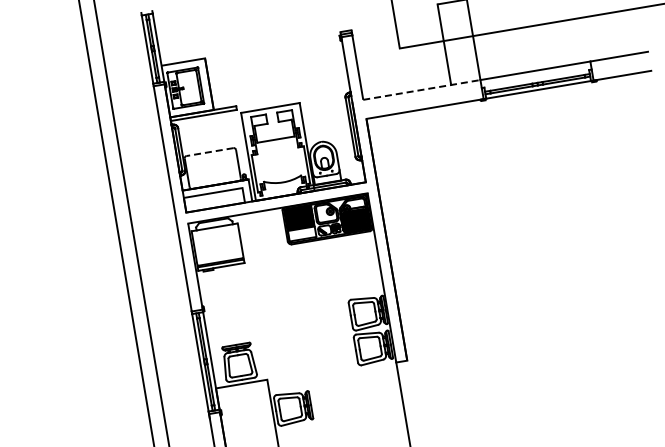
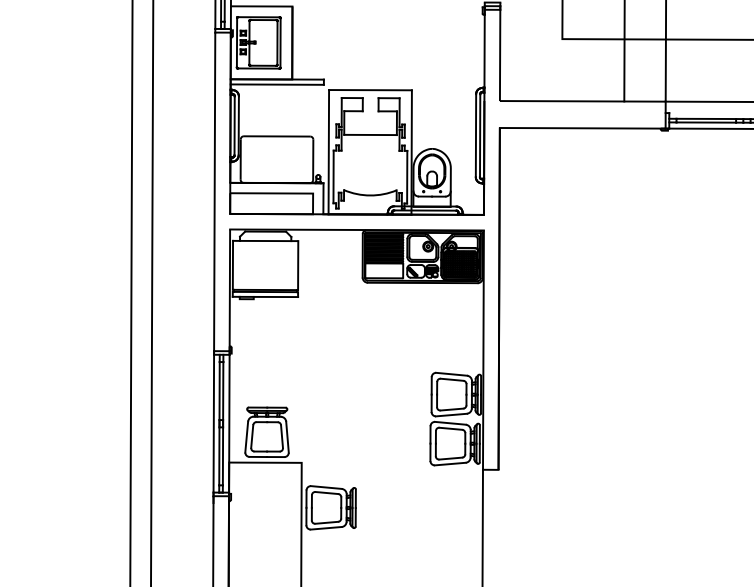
line: (422, 89) -> (583, 100), dashed -> solid
line: (210, 152) -> (277, 137), dashed -> solid

